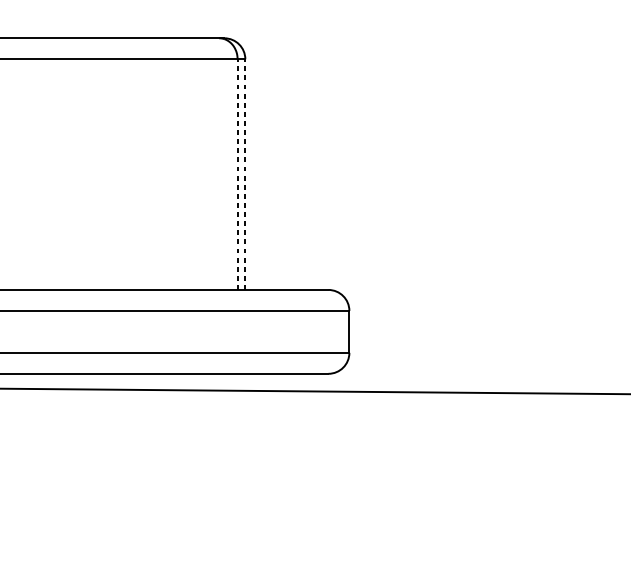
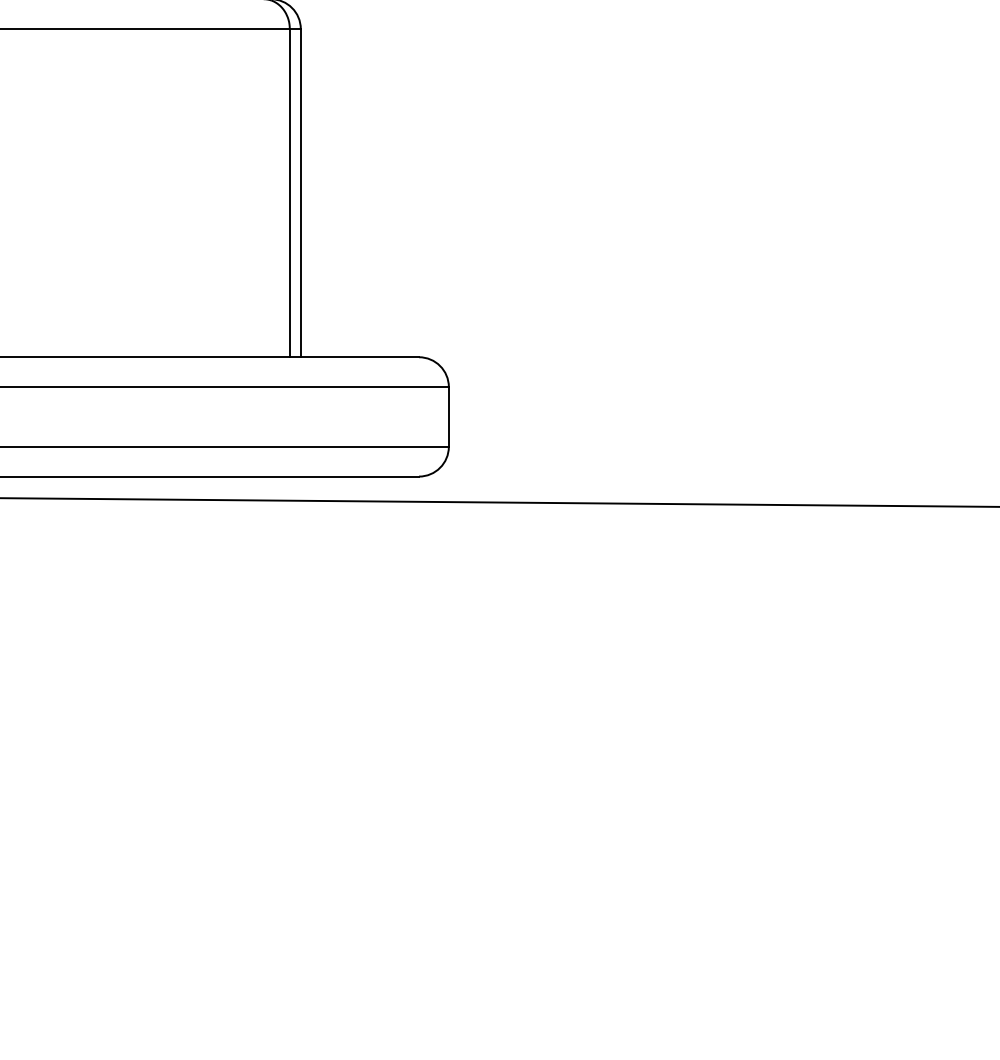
line: (237, 174) -> (289, 192), dashed -> solid
line: (245, 174) -> (300, 192), dashed -> solid

